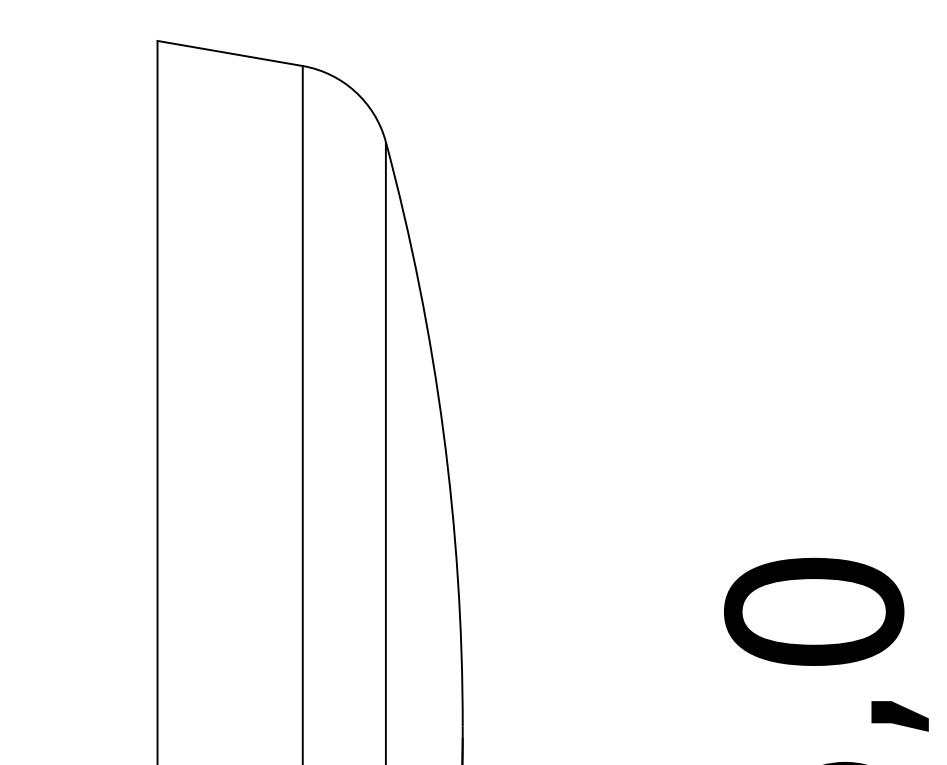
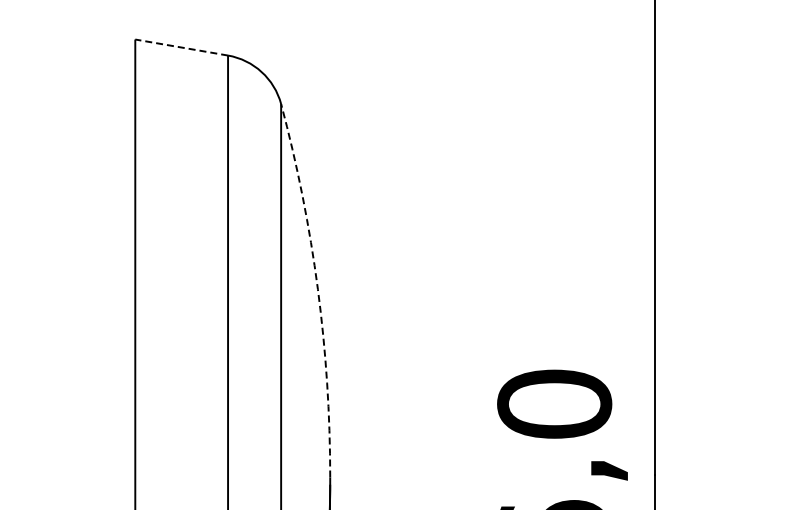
line: (229, 53) -> (181, 47), solid -> dashed
arc: (442, 432) -> (317, 289), solid -> dashed

